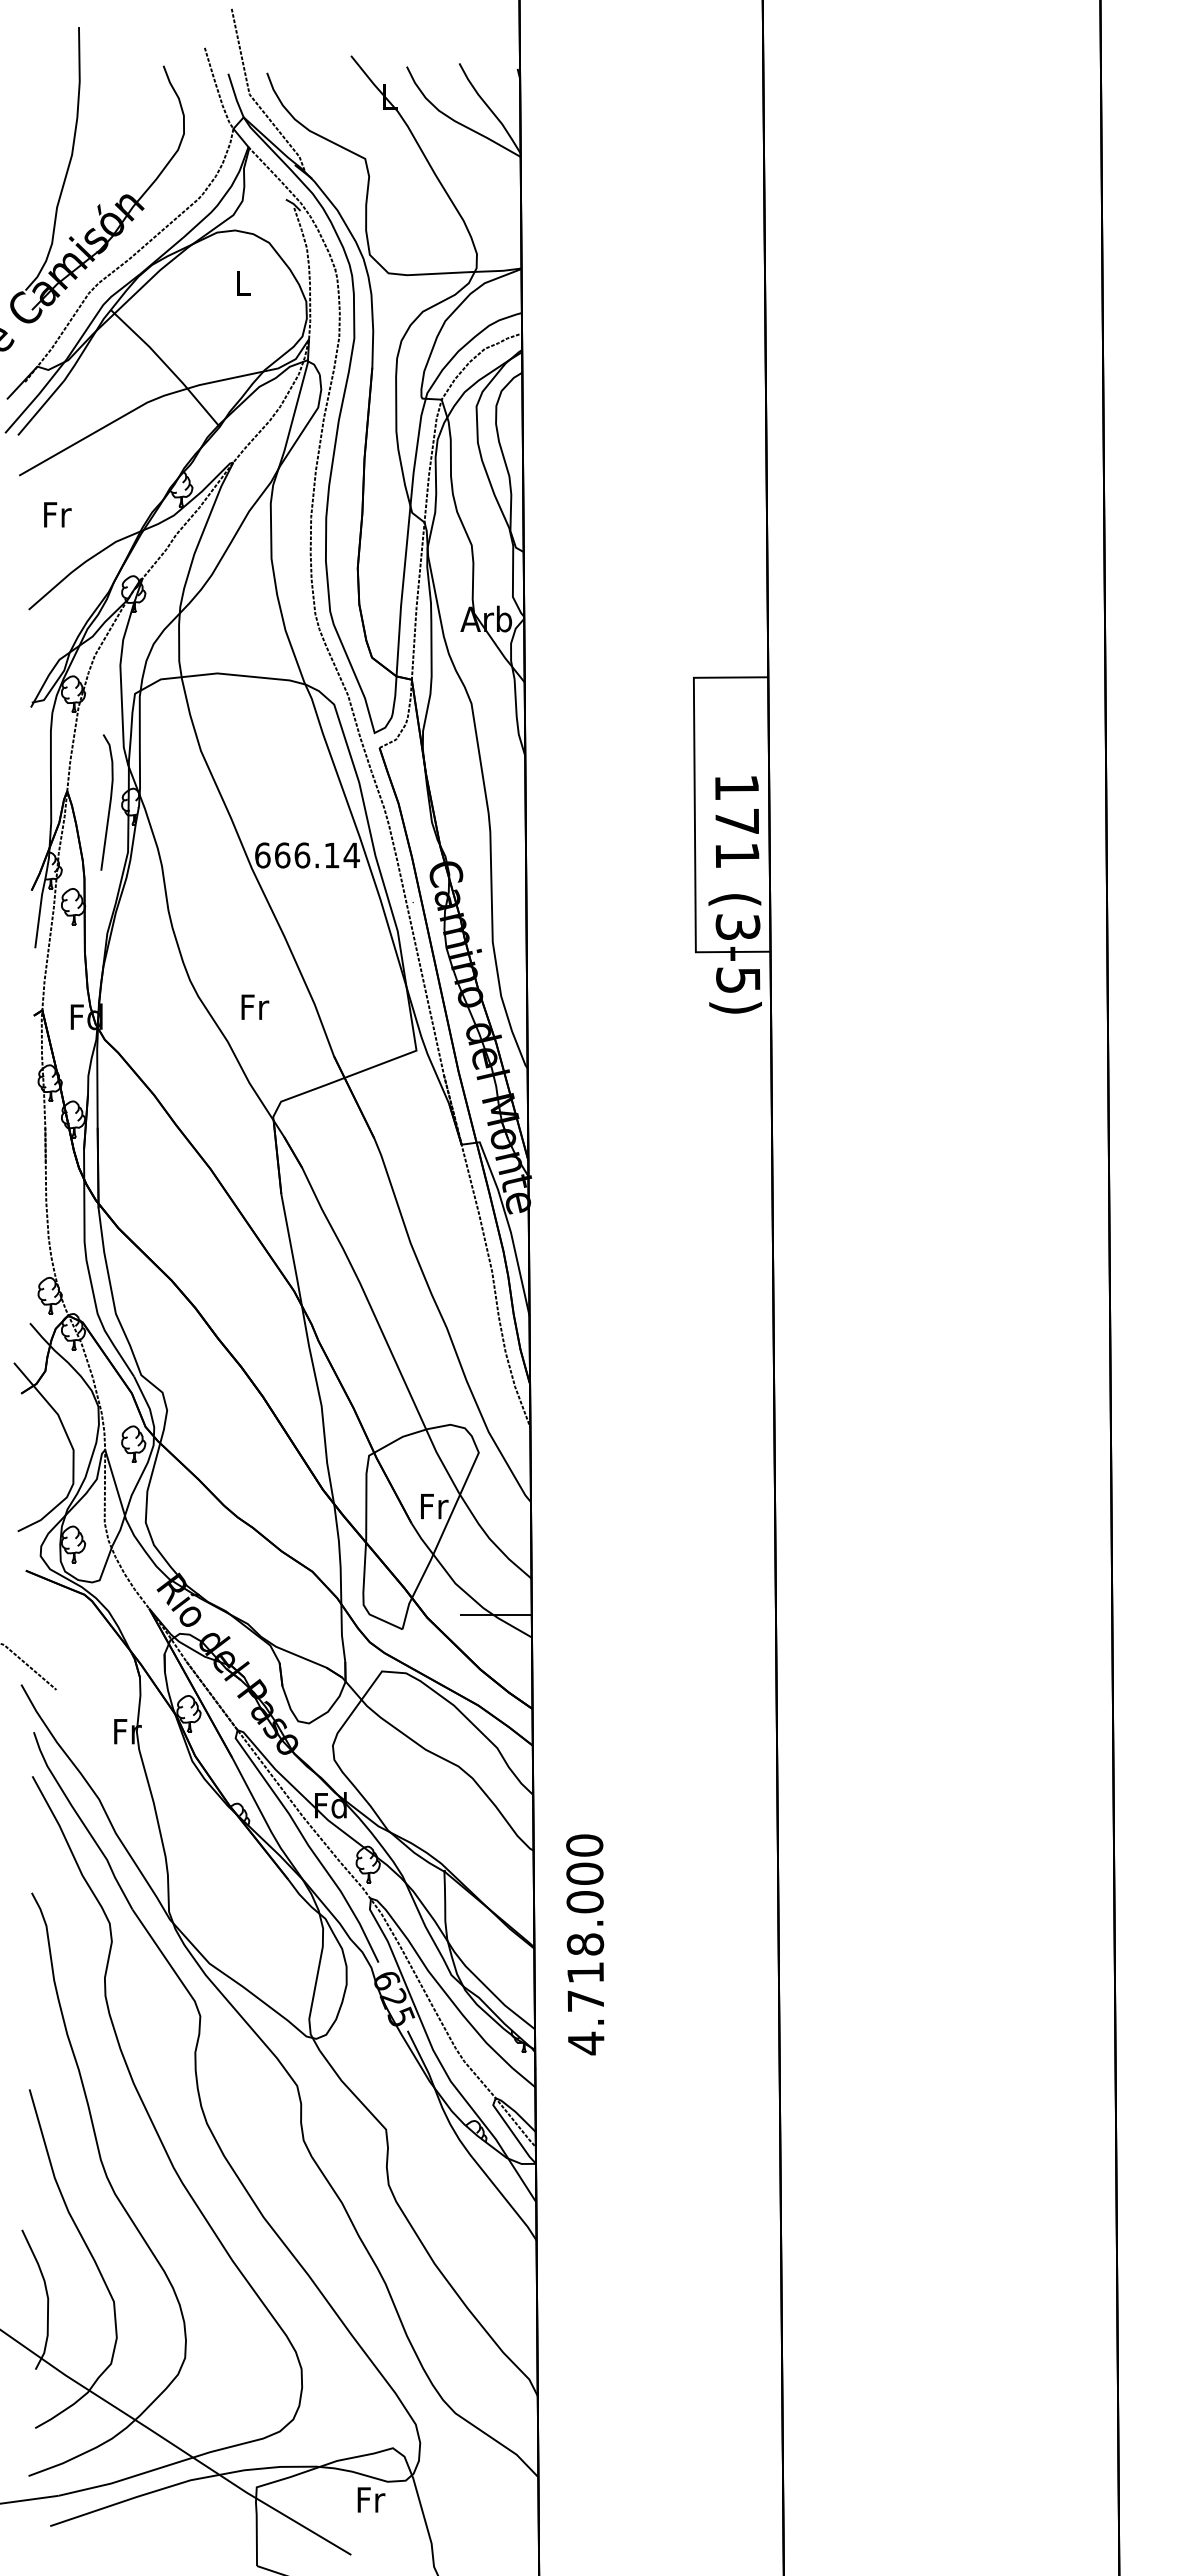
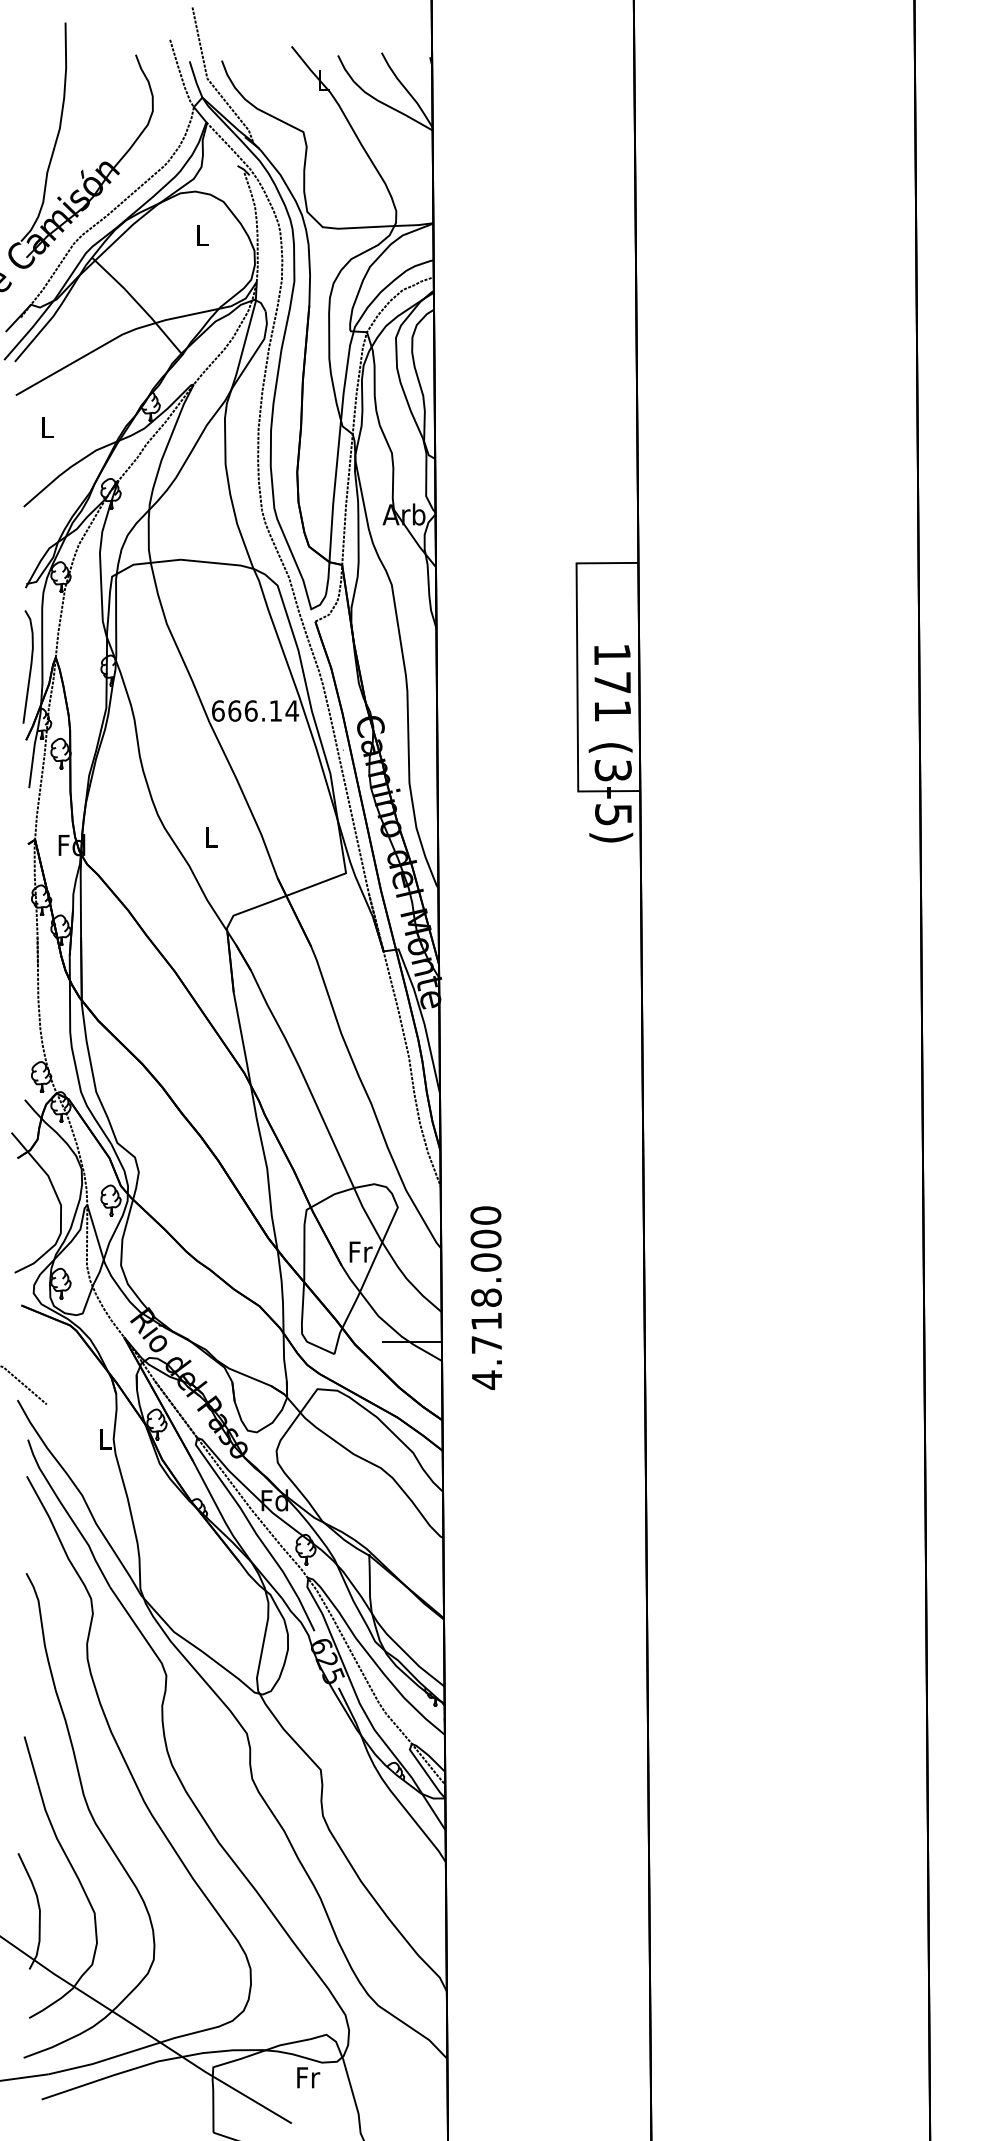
text: (57, 514) -> (47, 427), Fr -> L
curve: (109, 802) -> (30, 667), moved
text: (255, 1006) -> (212, 836), Fr -> L
text: (127, 1731) -> (105, 1439), Fr -> L
text: (585, 1944) -> (486, 1297), moved

